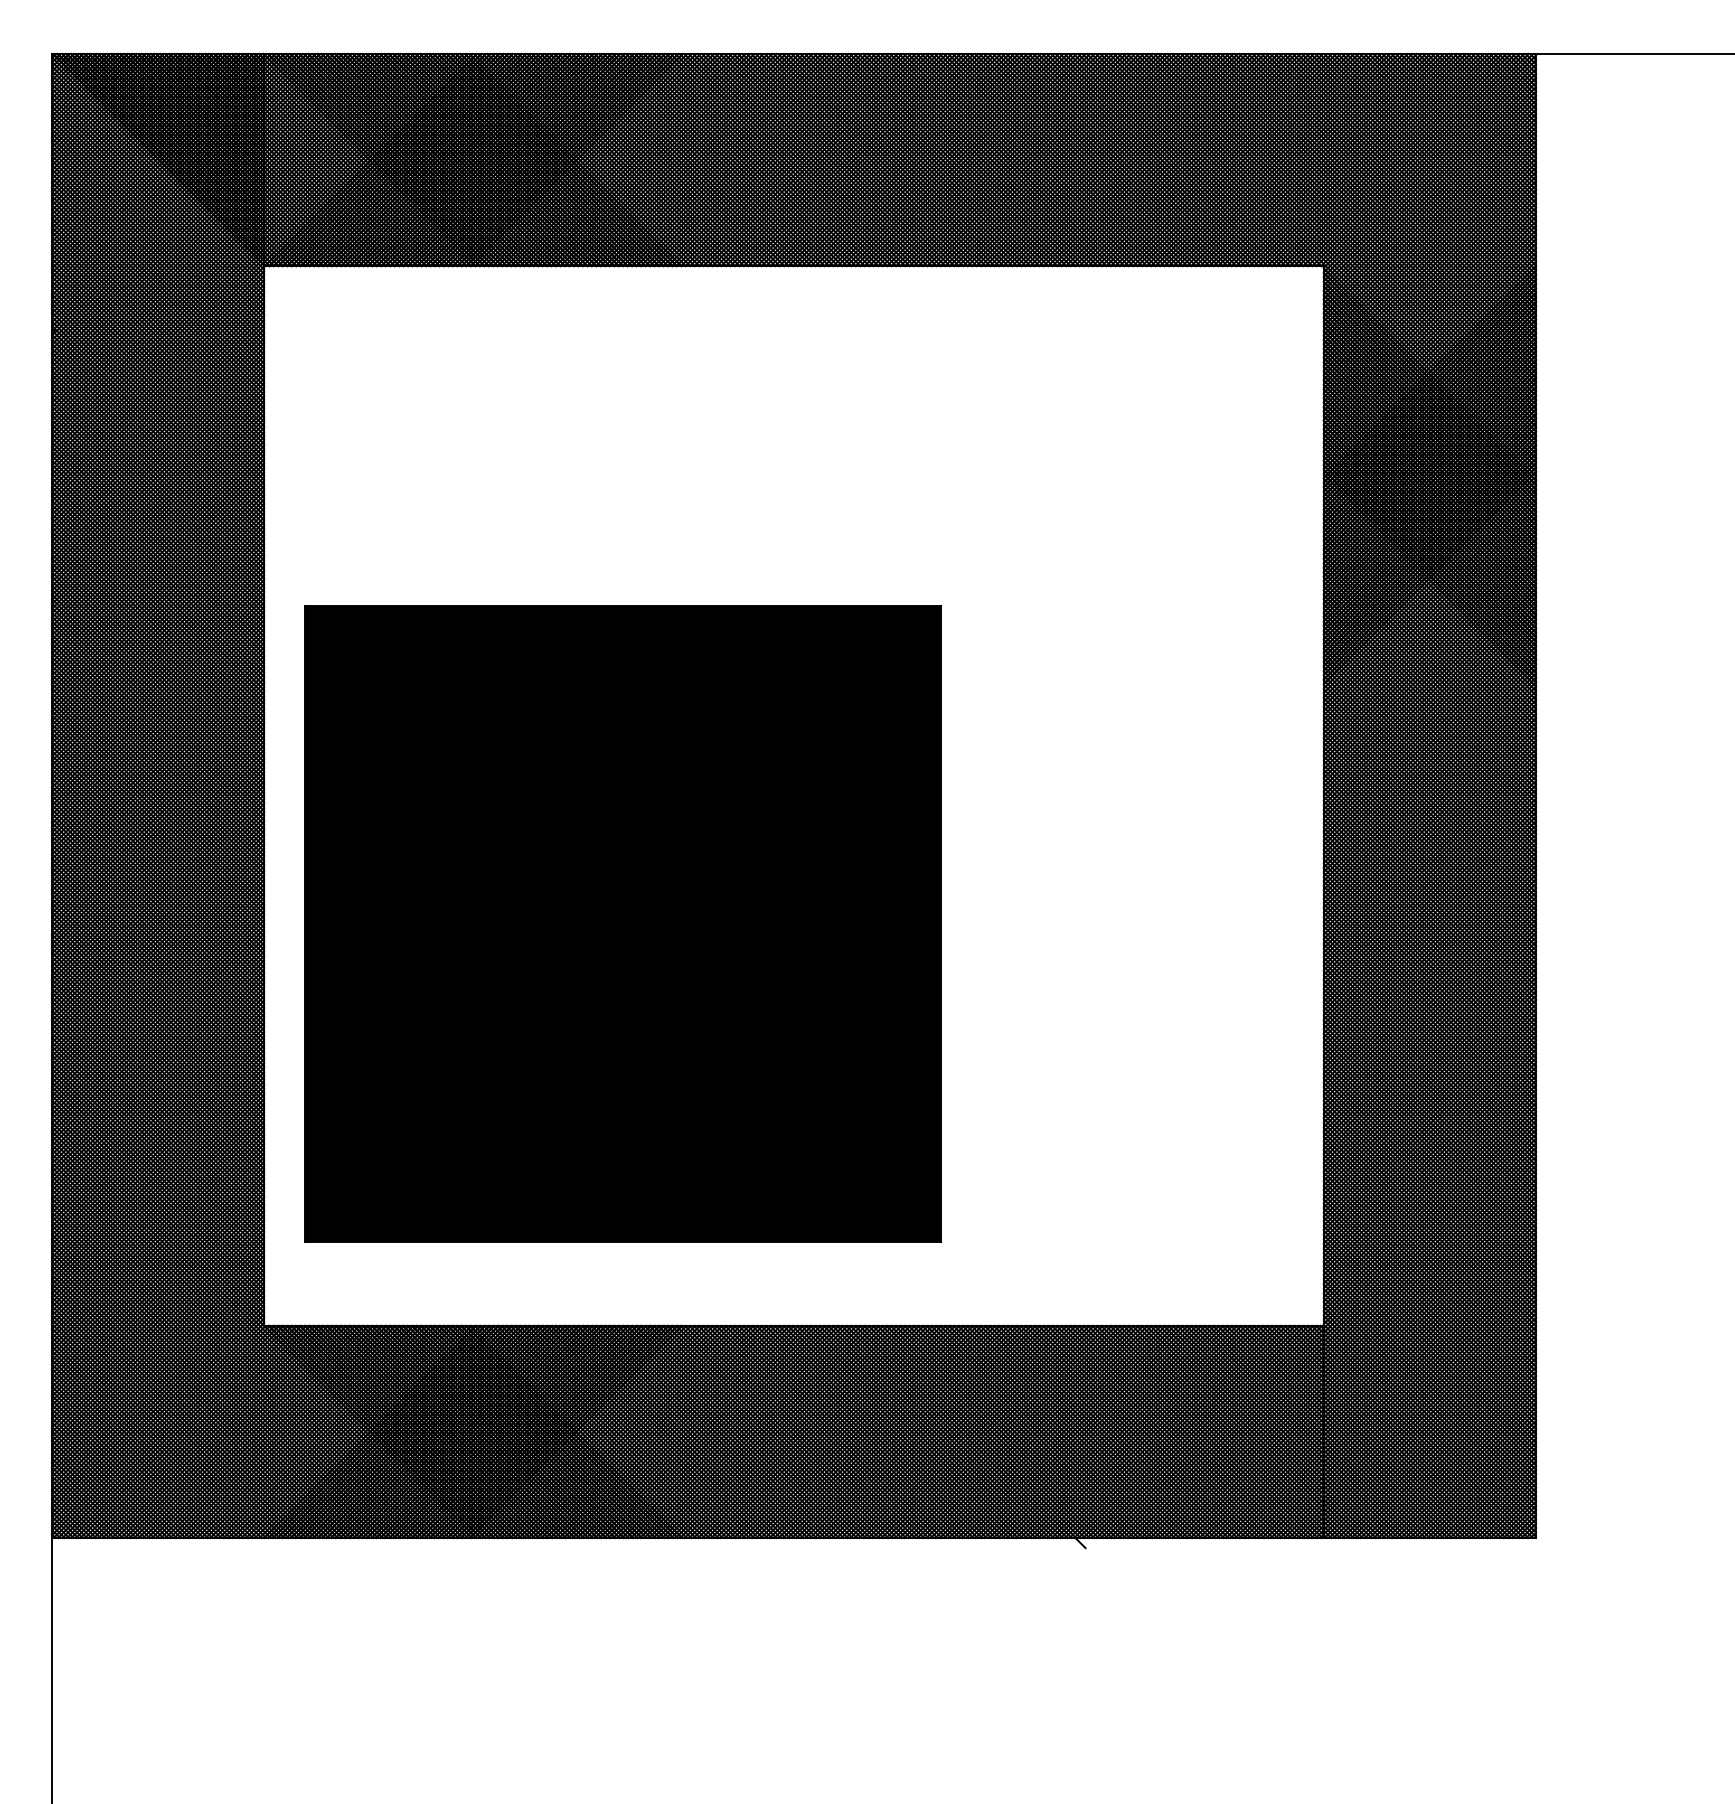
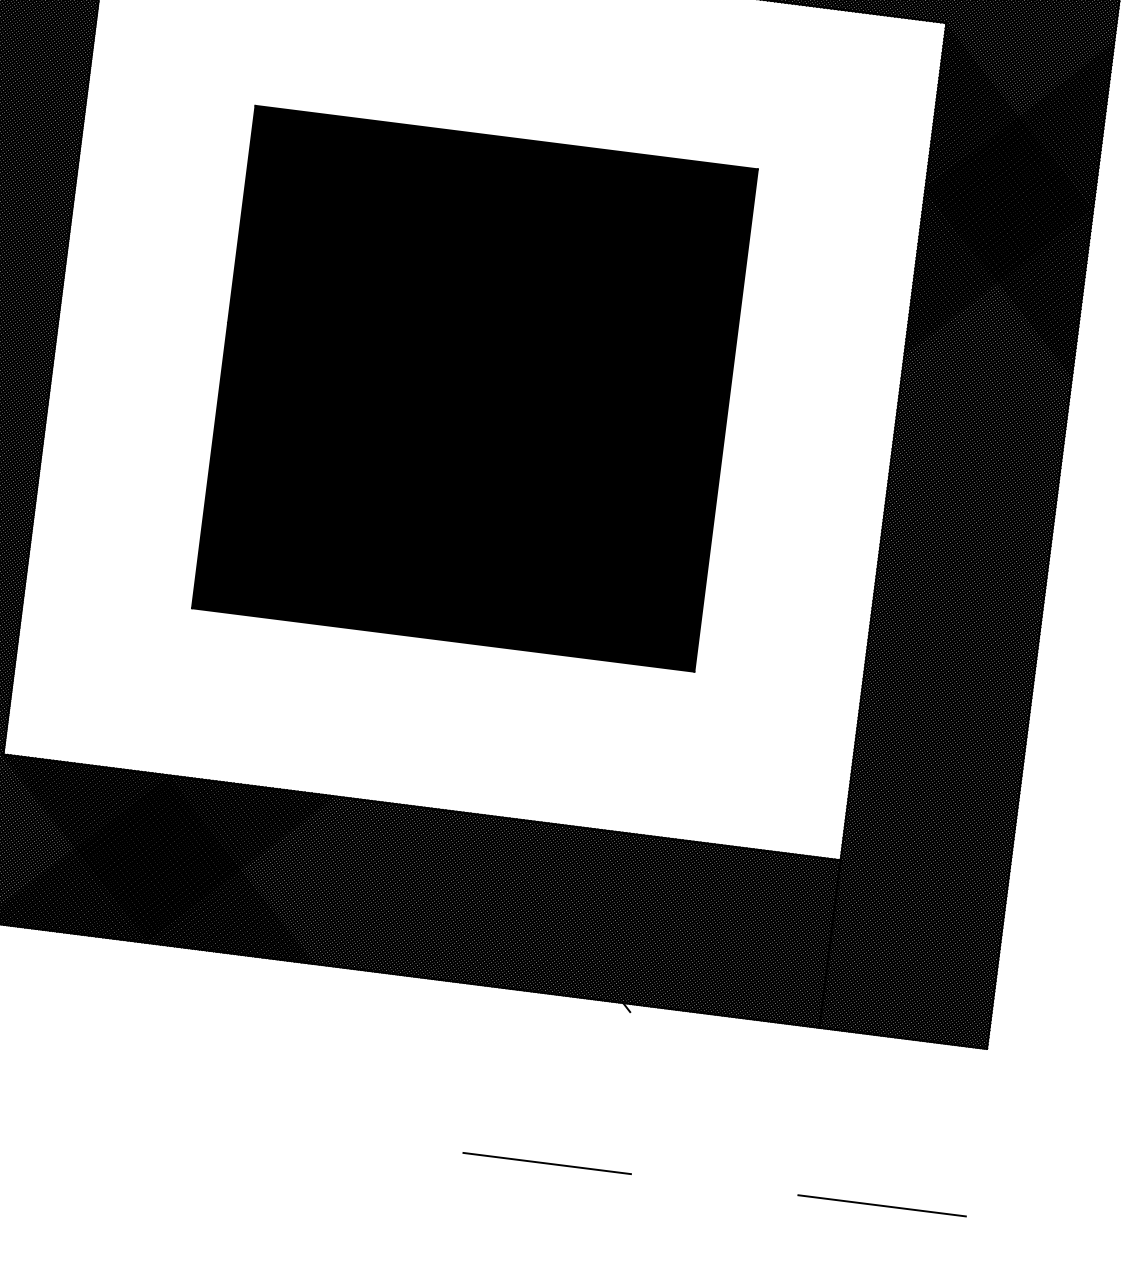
part: (622, 923) -> (474, 388), moved
line: (1006, 1749) -> (547, 1163), added
line: (1429, 1749) -> (881, 1205), added

